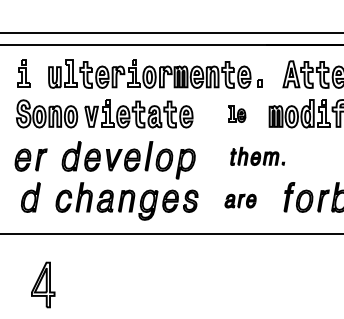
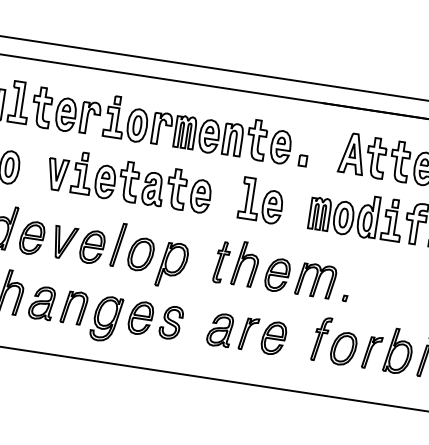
part: (138, 113) -> (129, 180), moved
part: (236, 113) -> (260, 200), size x1.67
part: (257, 156) -> (282, 270), size x1.67
part: (240, 200) -> (246, 332), size x1.67

